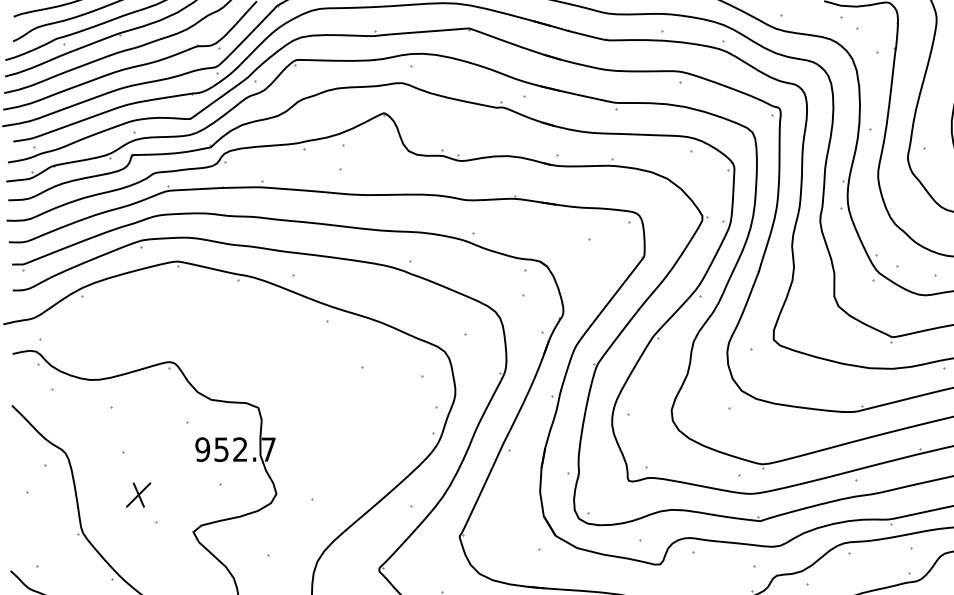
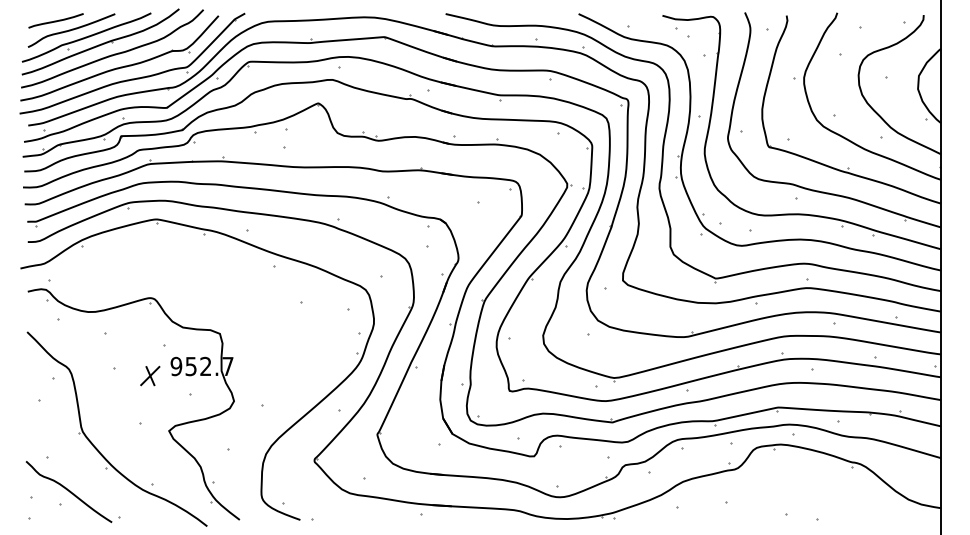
part: (138, 494) -> (150, 375), moved

